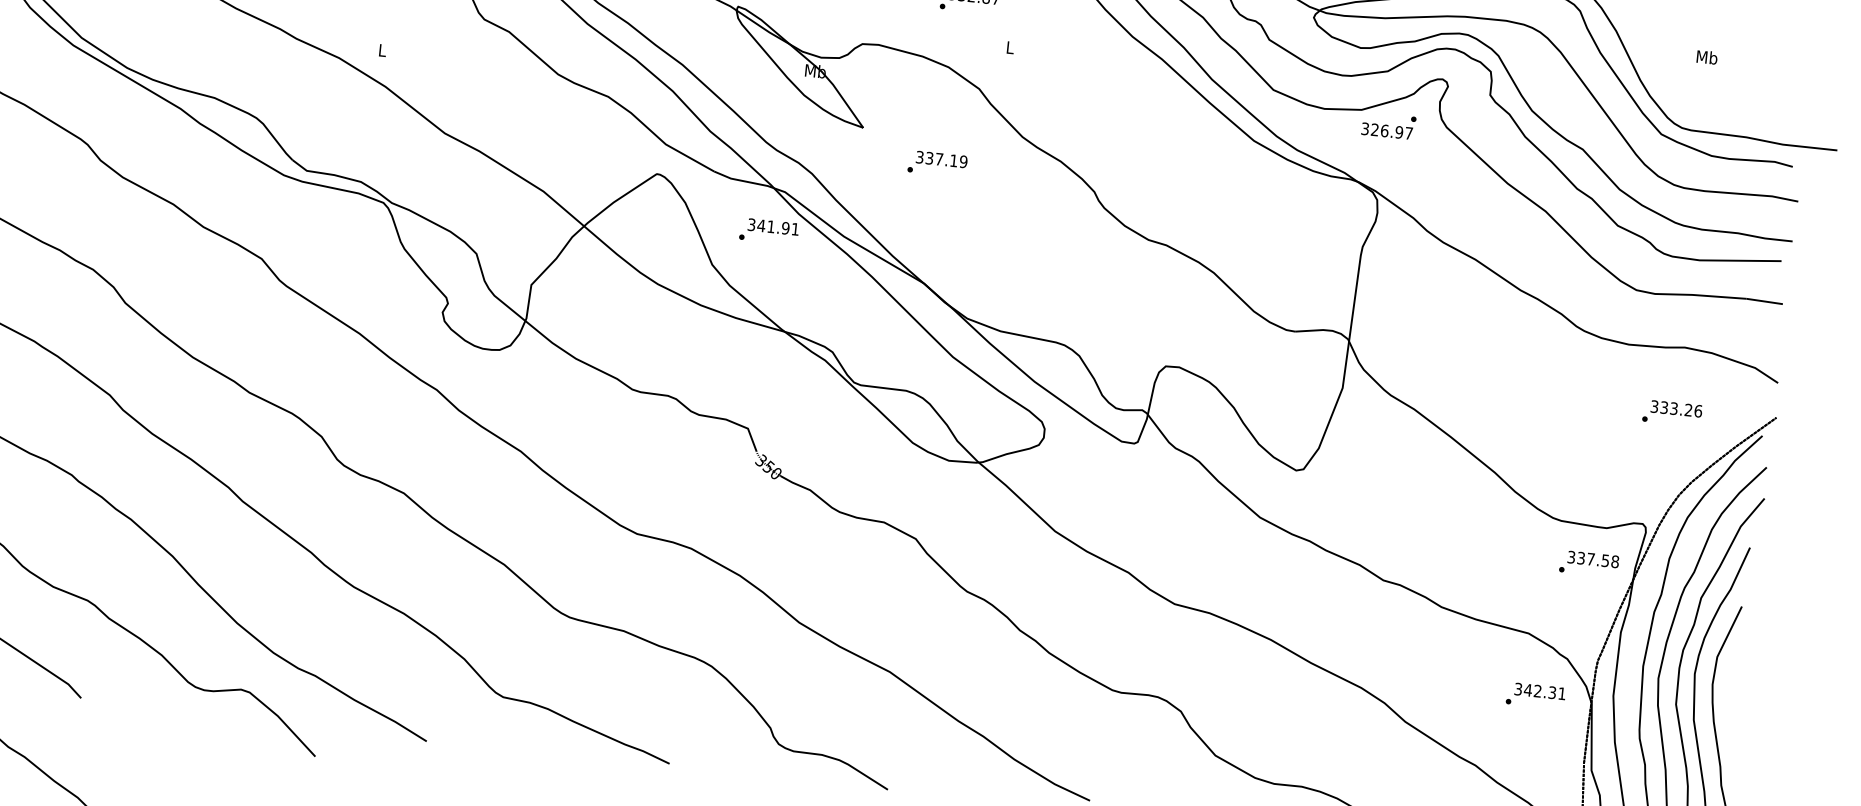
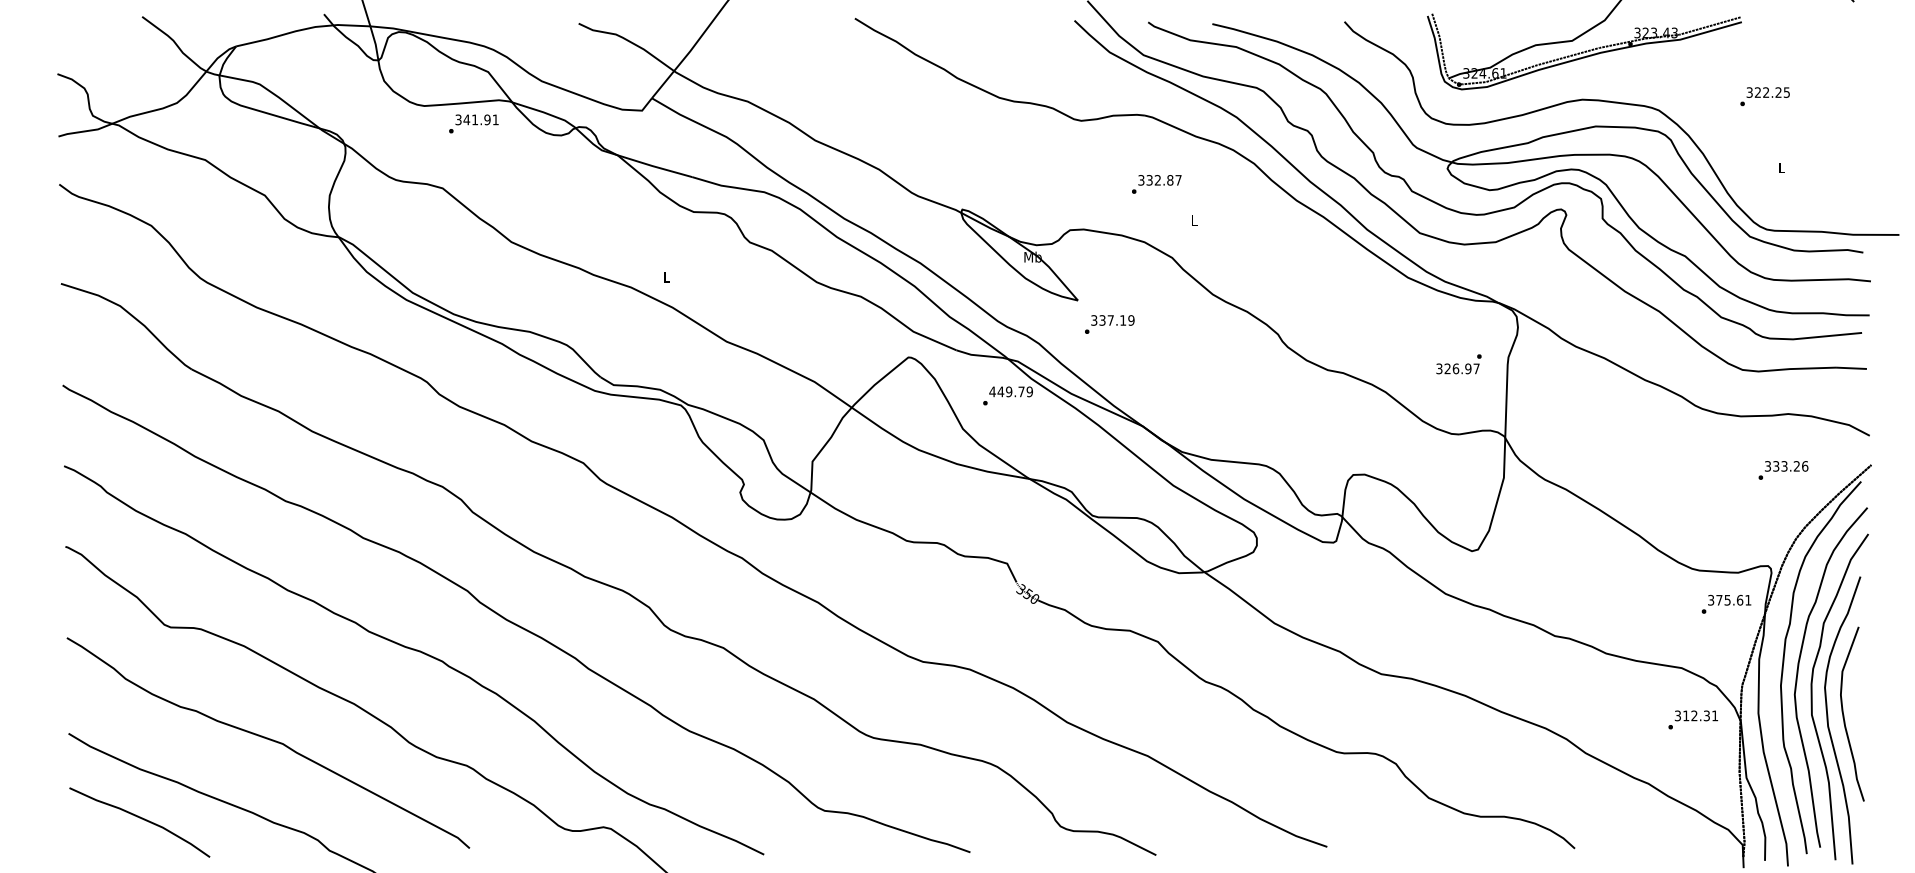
text: (1706, 56) -> (1781, 167), Mb -> L
text: (1388, 126) -> (1458, 364), moved
text: (937, 163) -> (1109, 324), moved
text: (772, 226) -> (1010, 391), 341.91 -> 449.79
text: (1597, 559) -> (1733, 599), 337.58 -> 375.61
text: (1527, 689) -> (1685, 715), 342.31 -> 312.31

